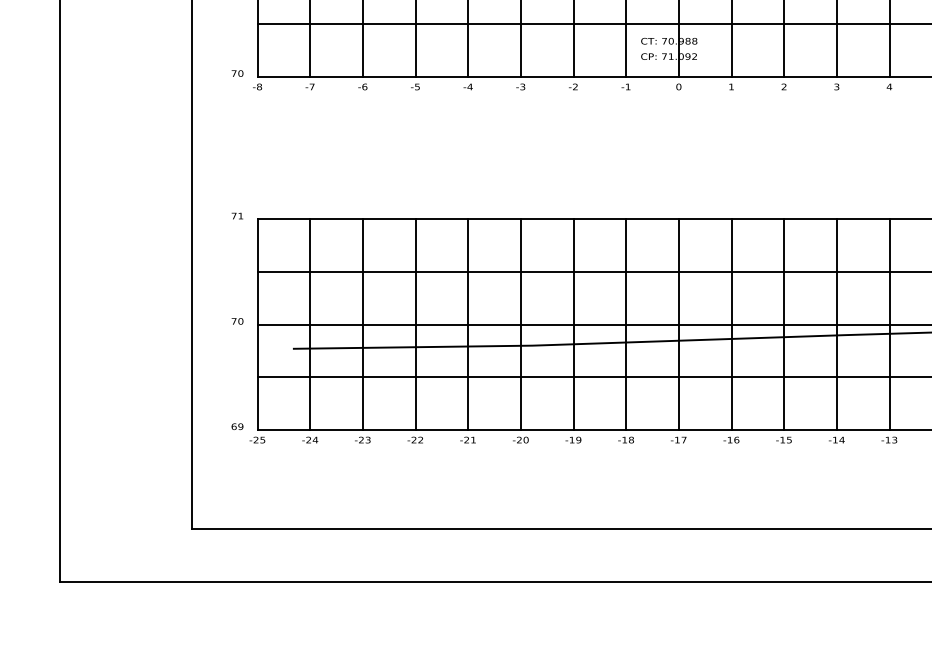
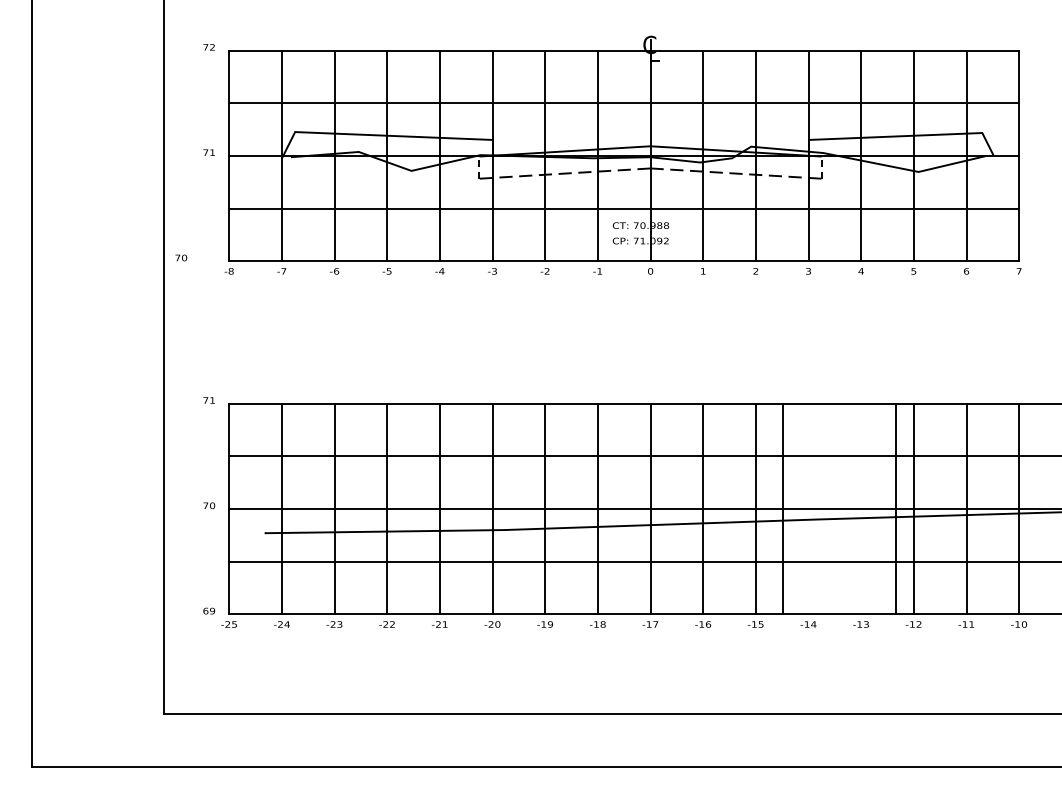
text: (237, 73) -> (181, 257), moved
line: (836, 324) -> (782, 508), moved
line: (889, 324) -> (896, 508), moved

